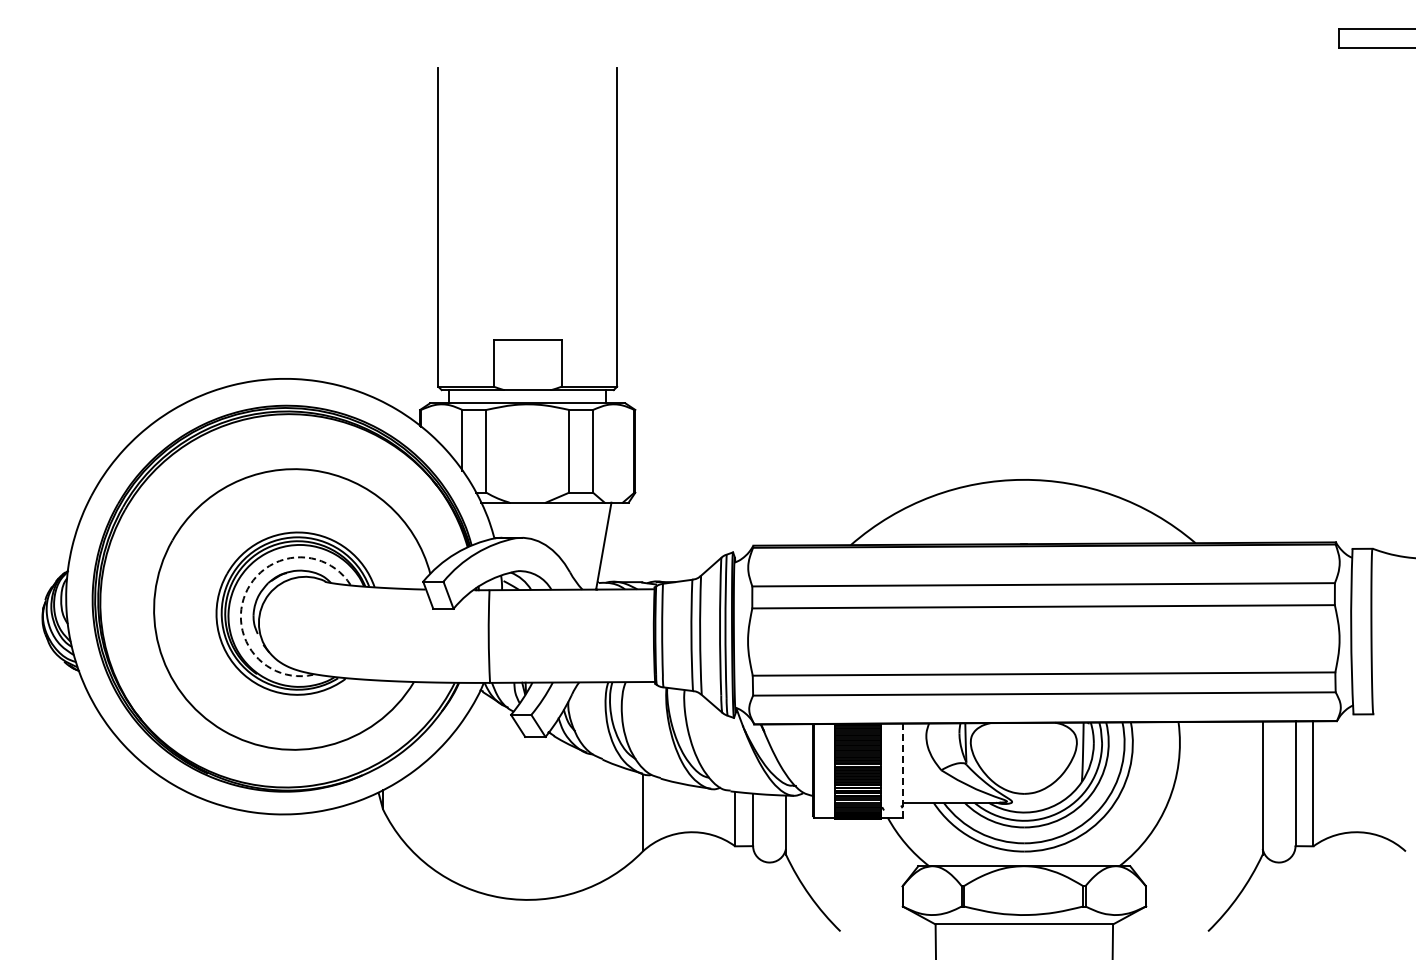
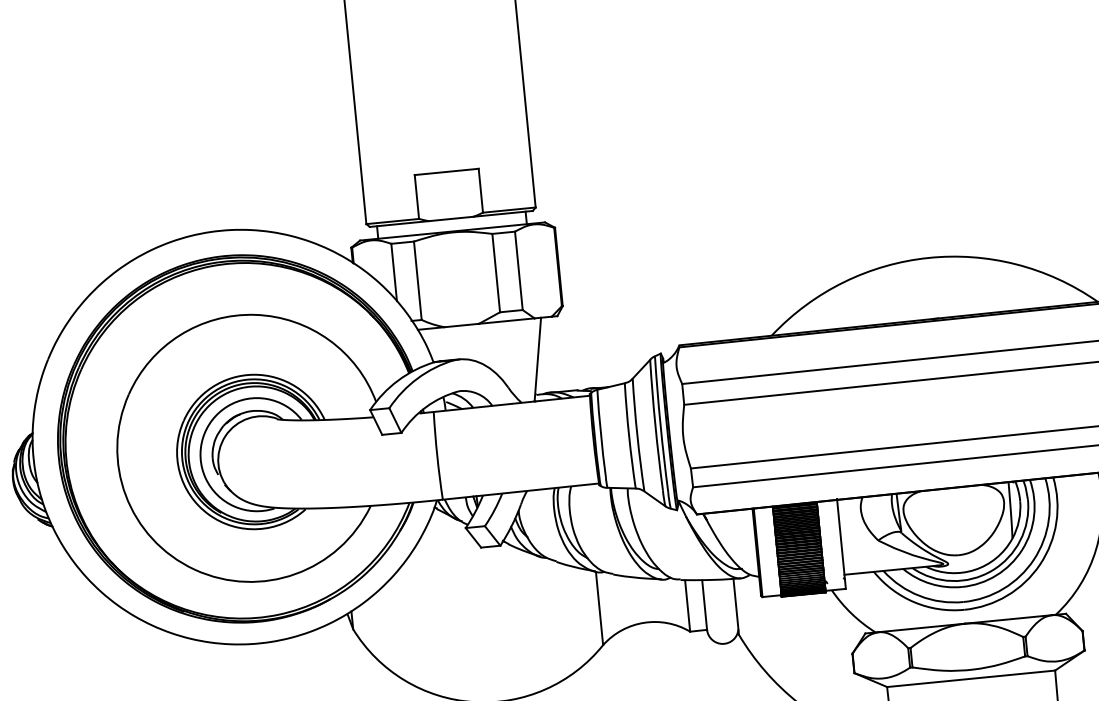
arc: (245, 593) -> (202, 437), dashed -> solid
line: (902, 770) -> (841, 544), dashed -> solid

